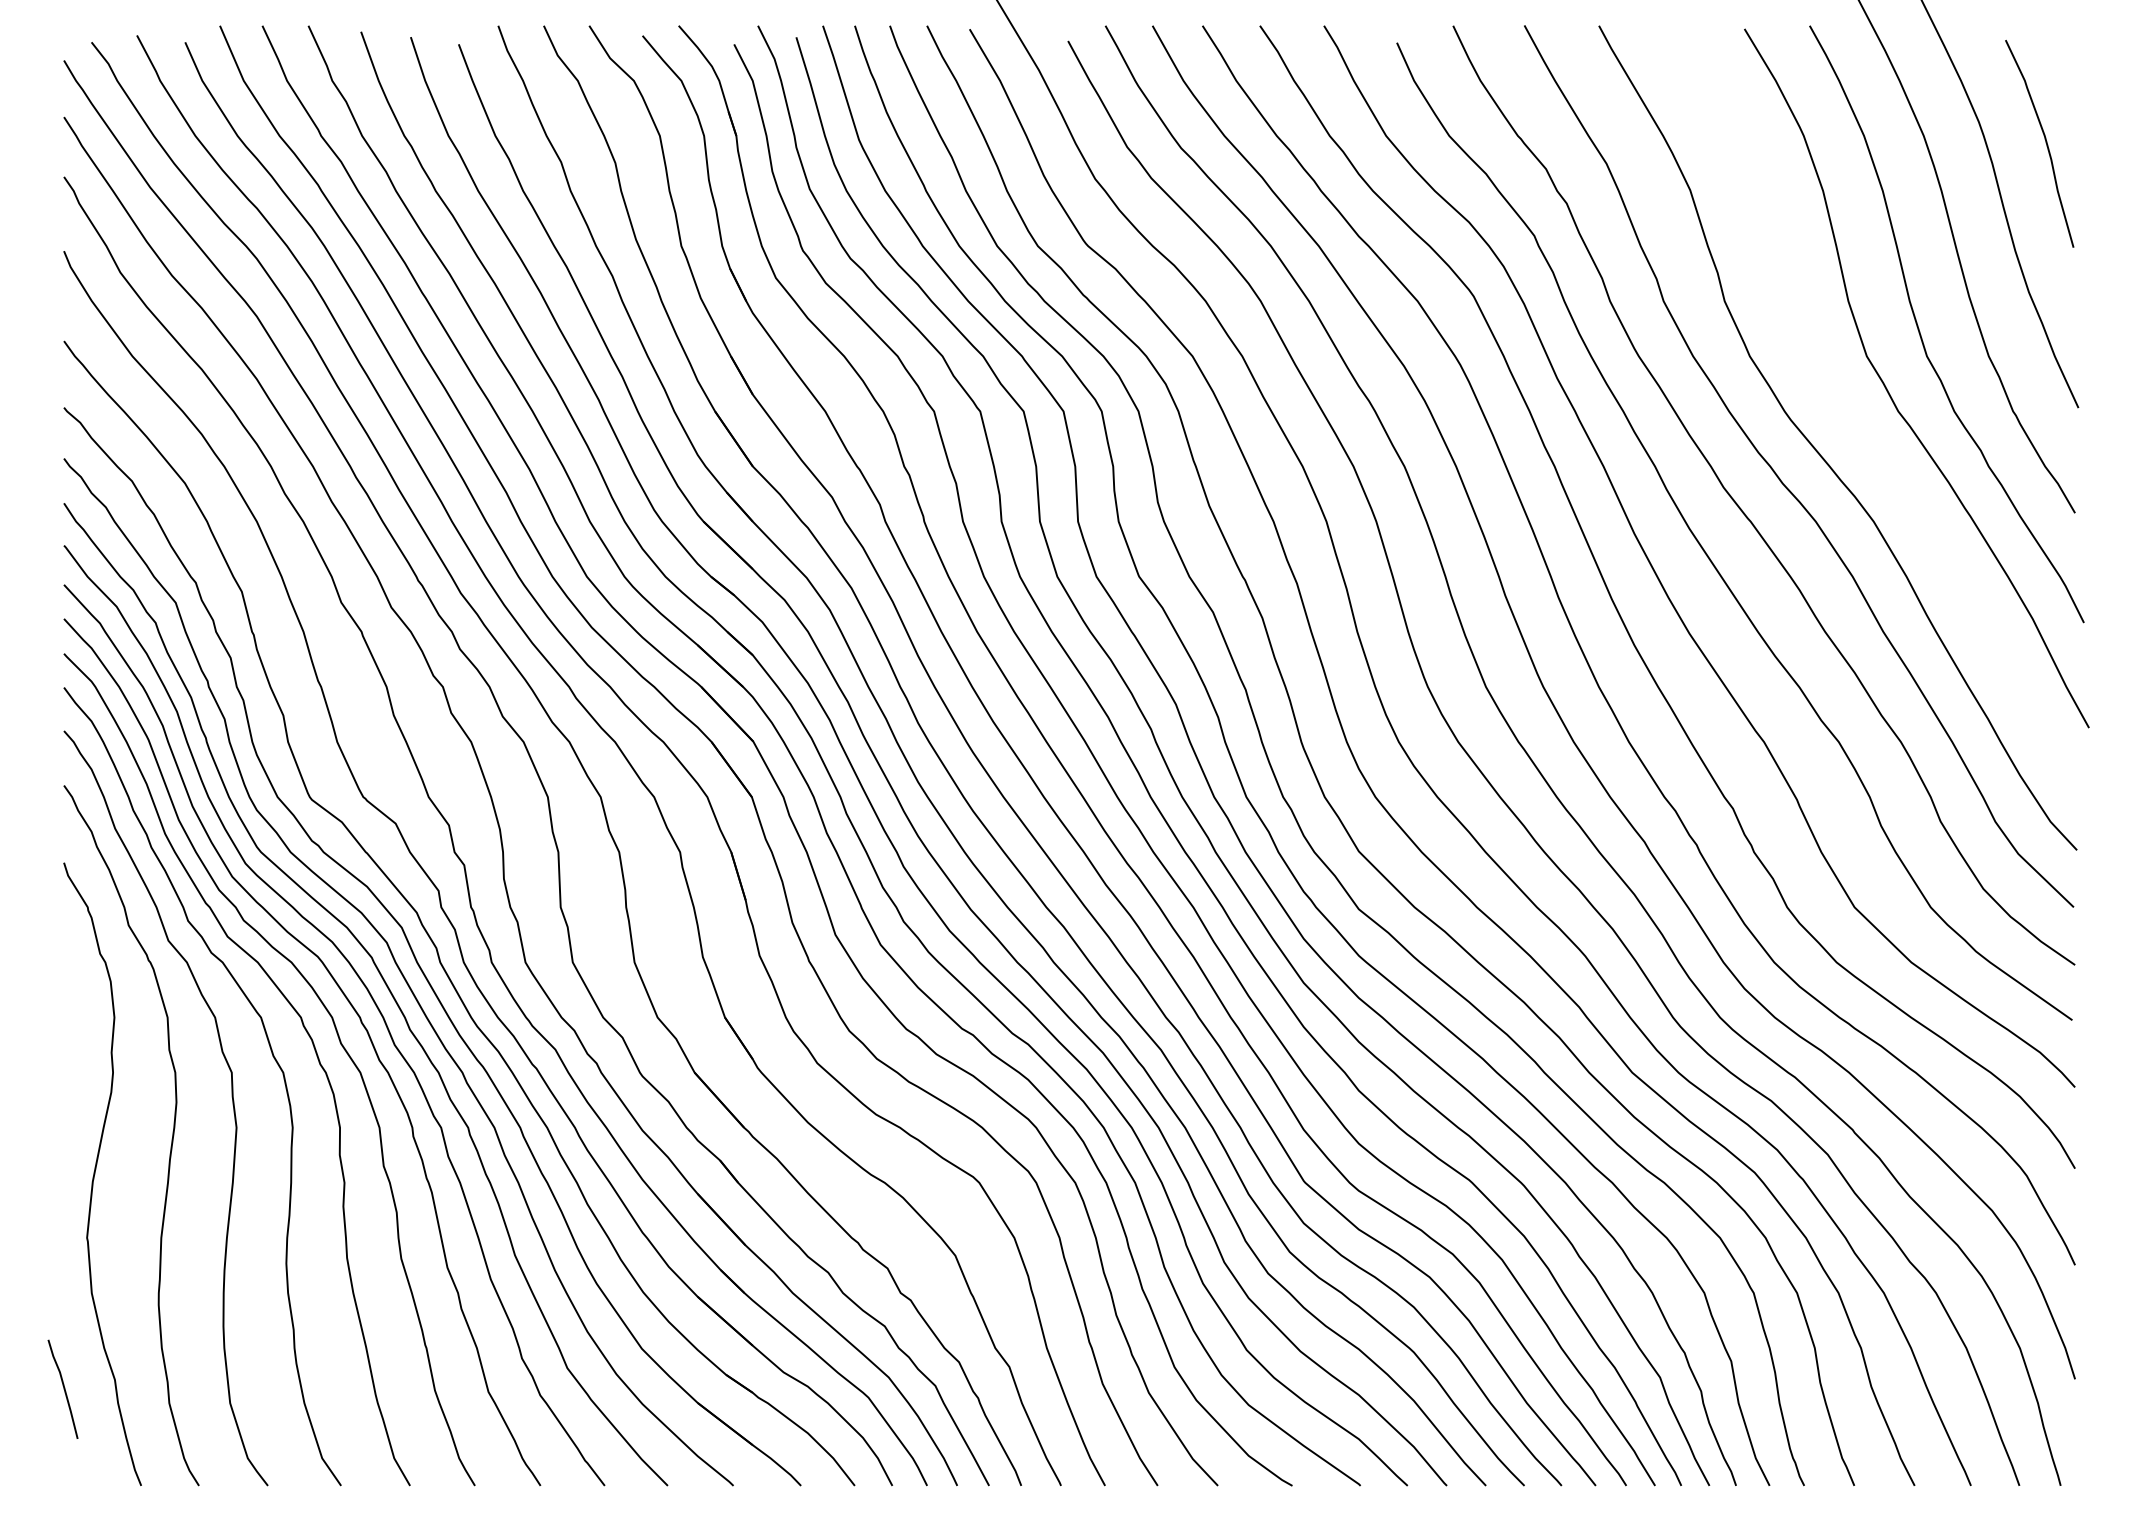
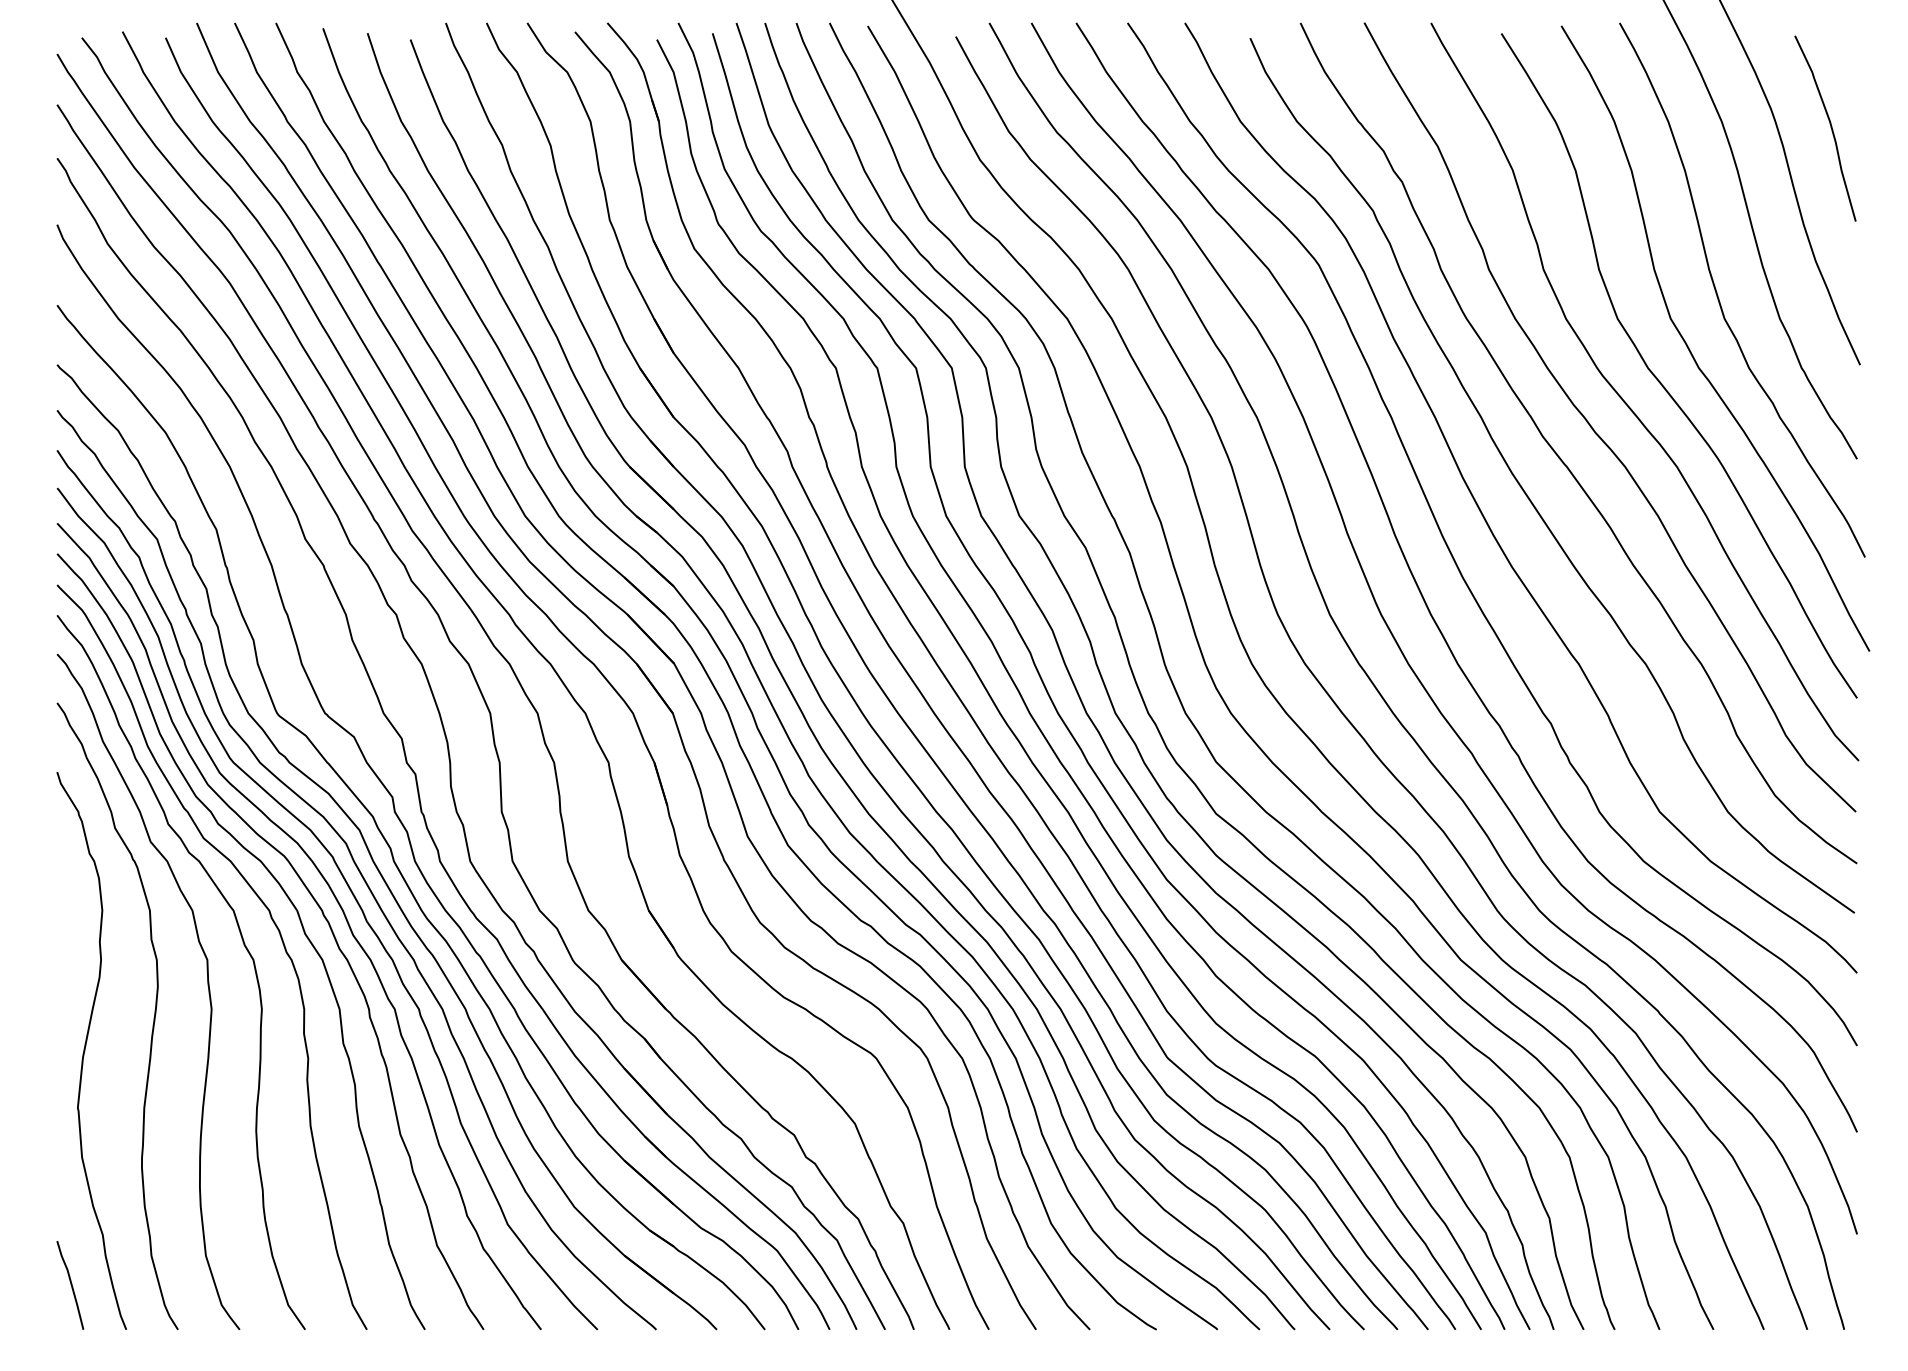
curve: (1856, 427) -> (1661, 382), added
line: (63, 1389) -> (70, 1285), moved

